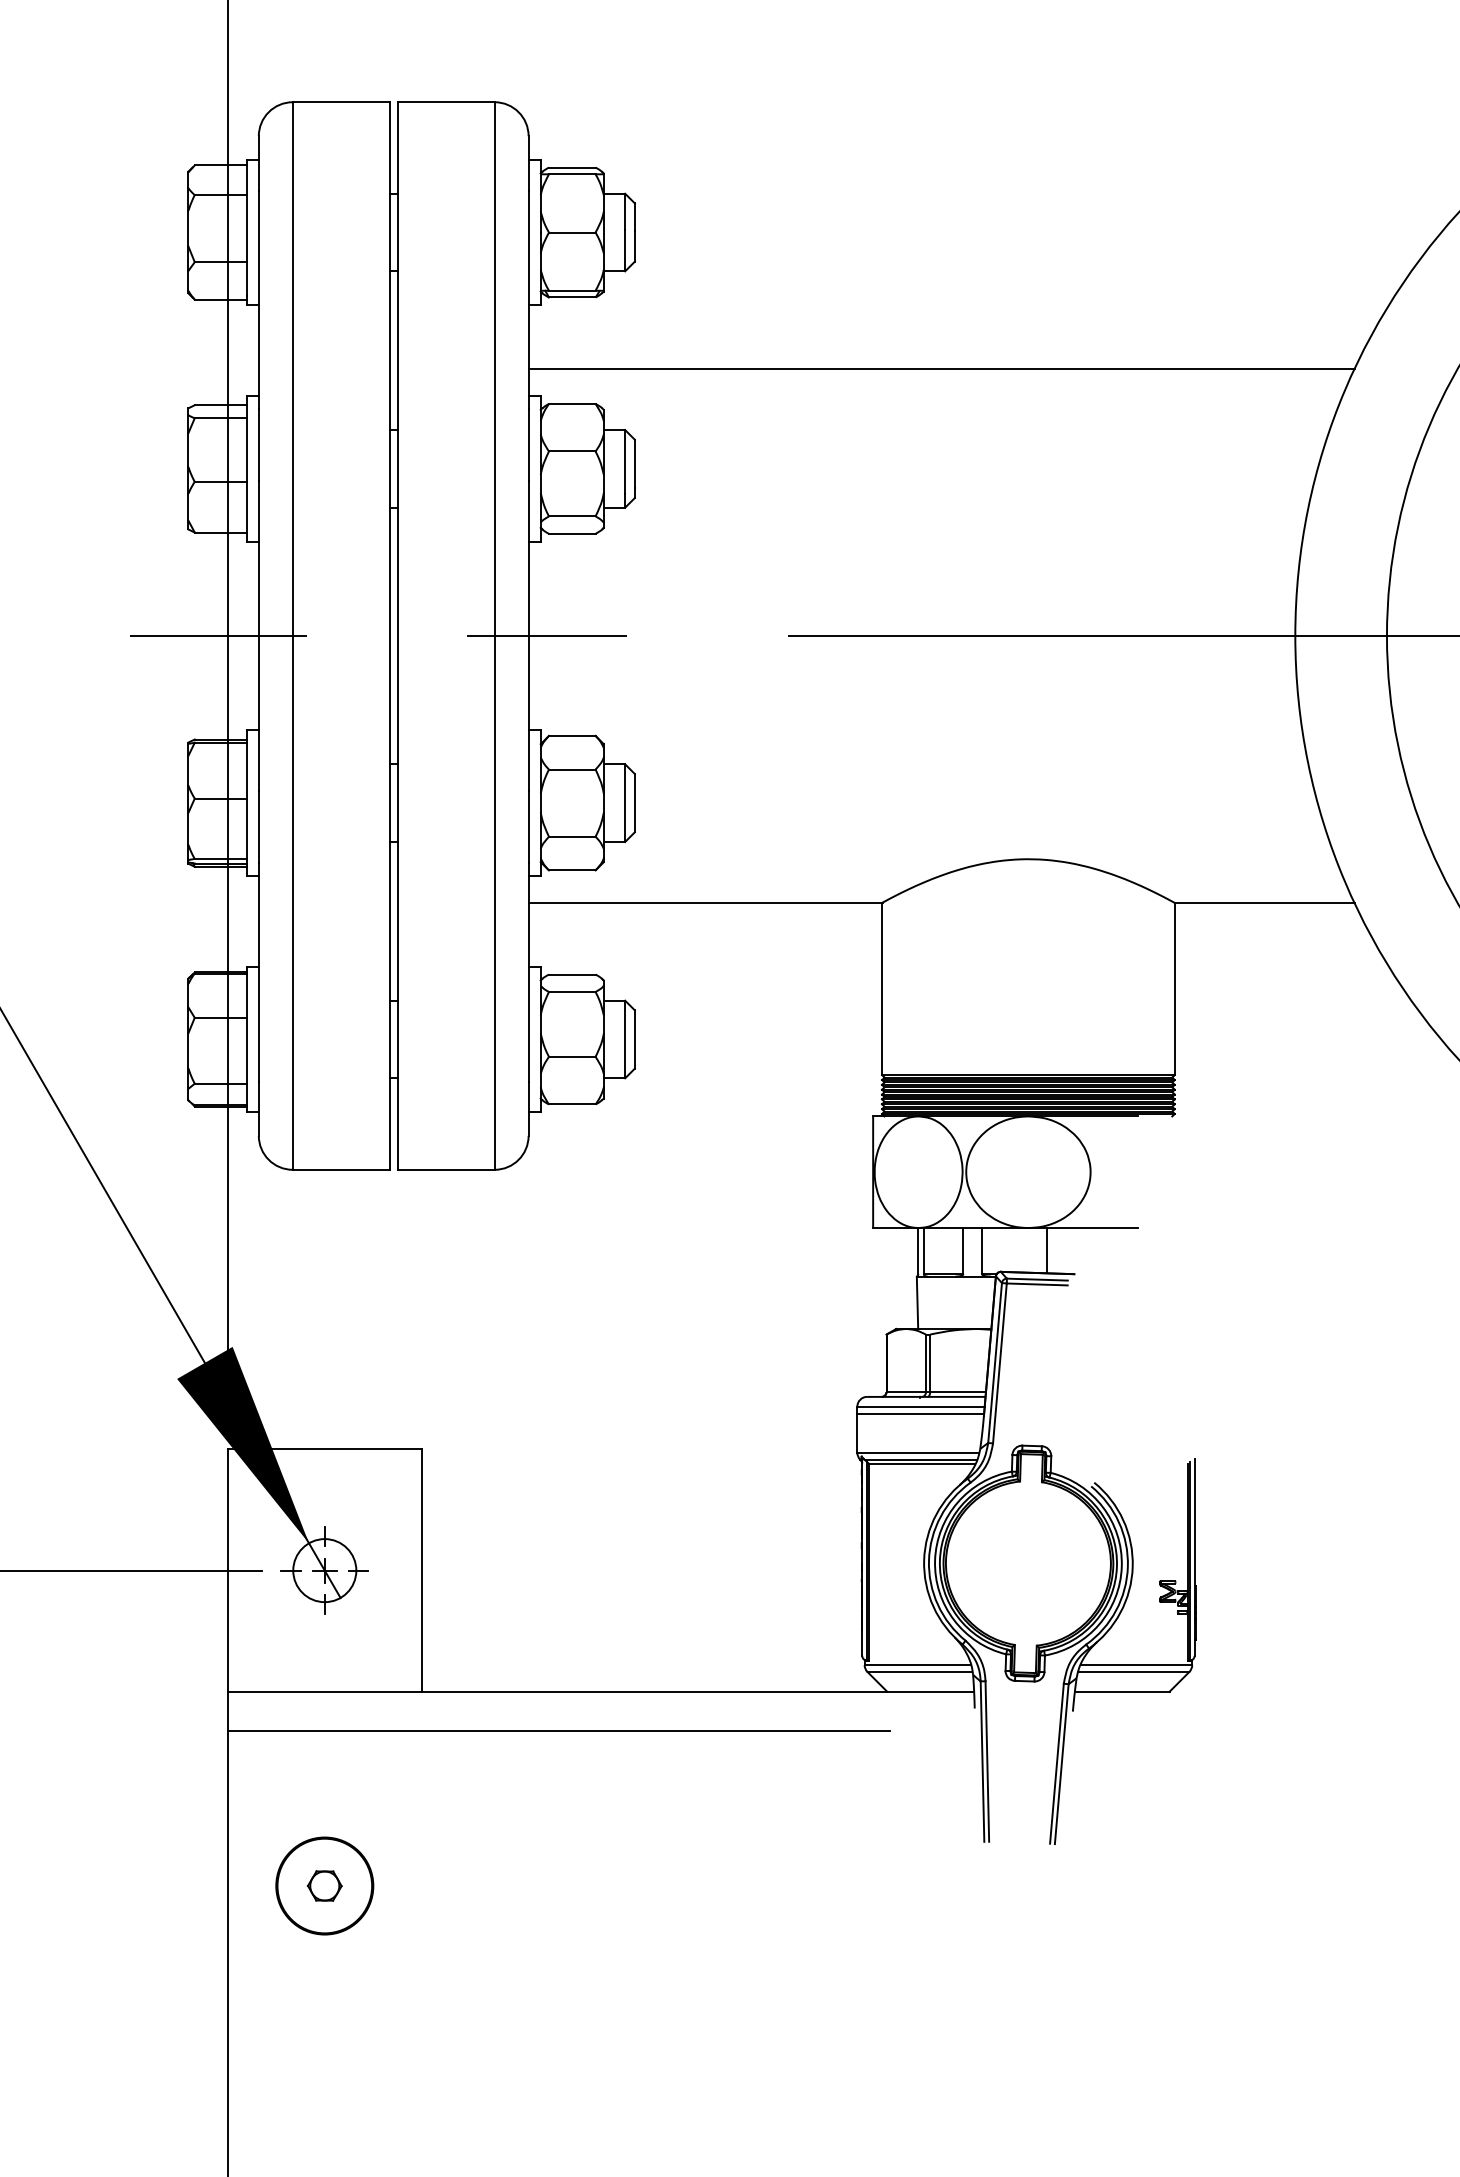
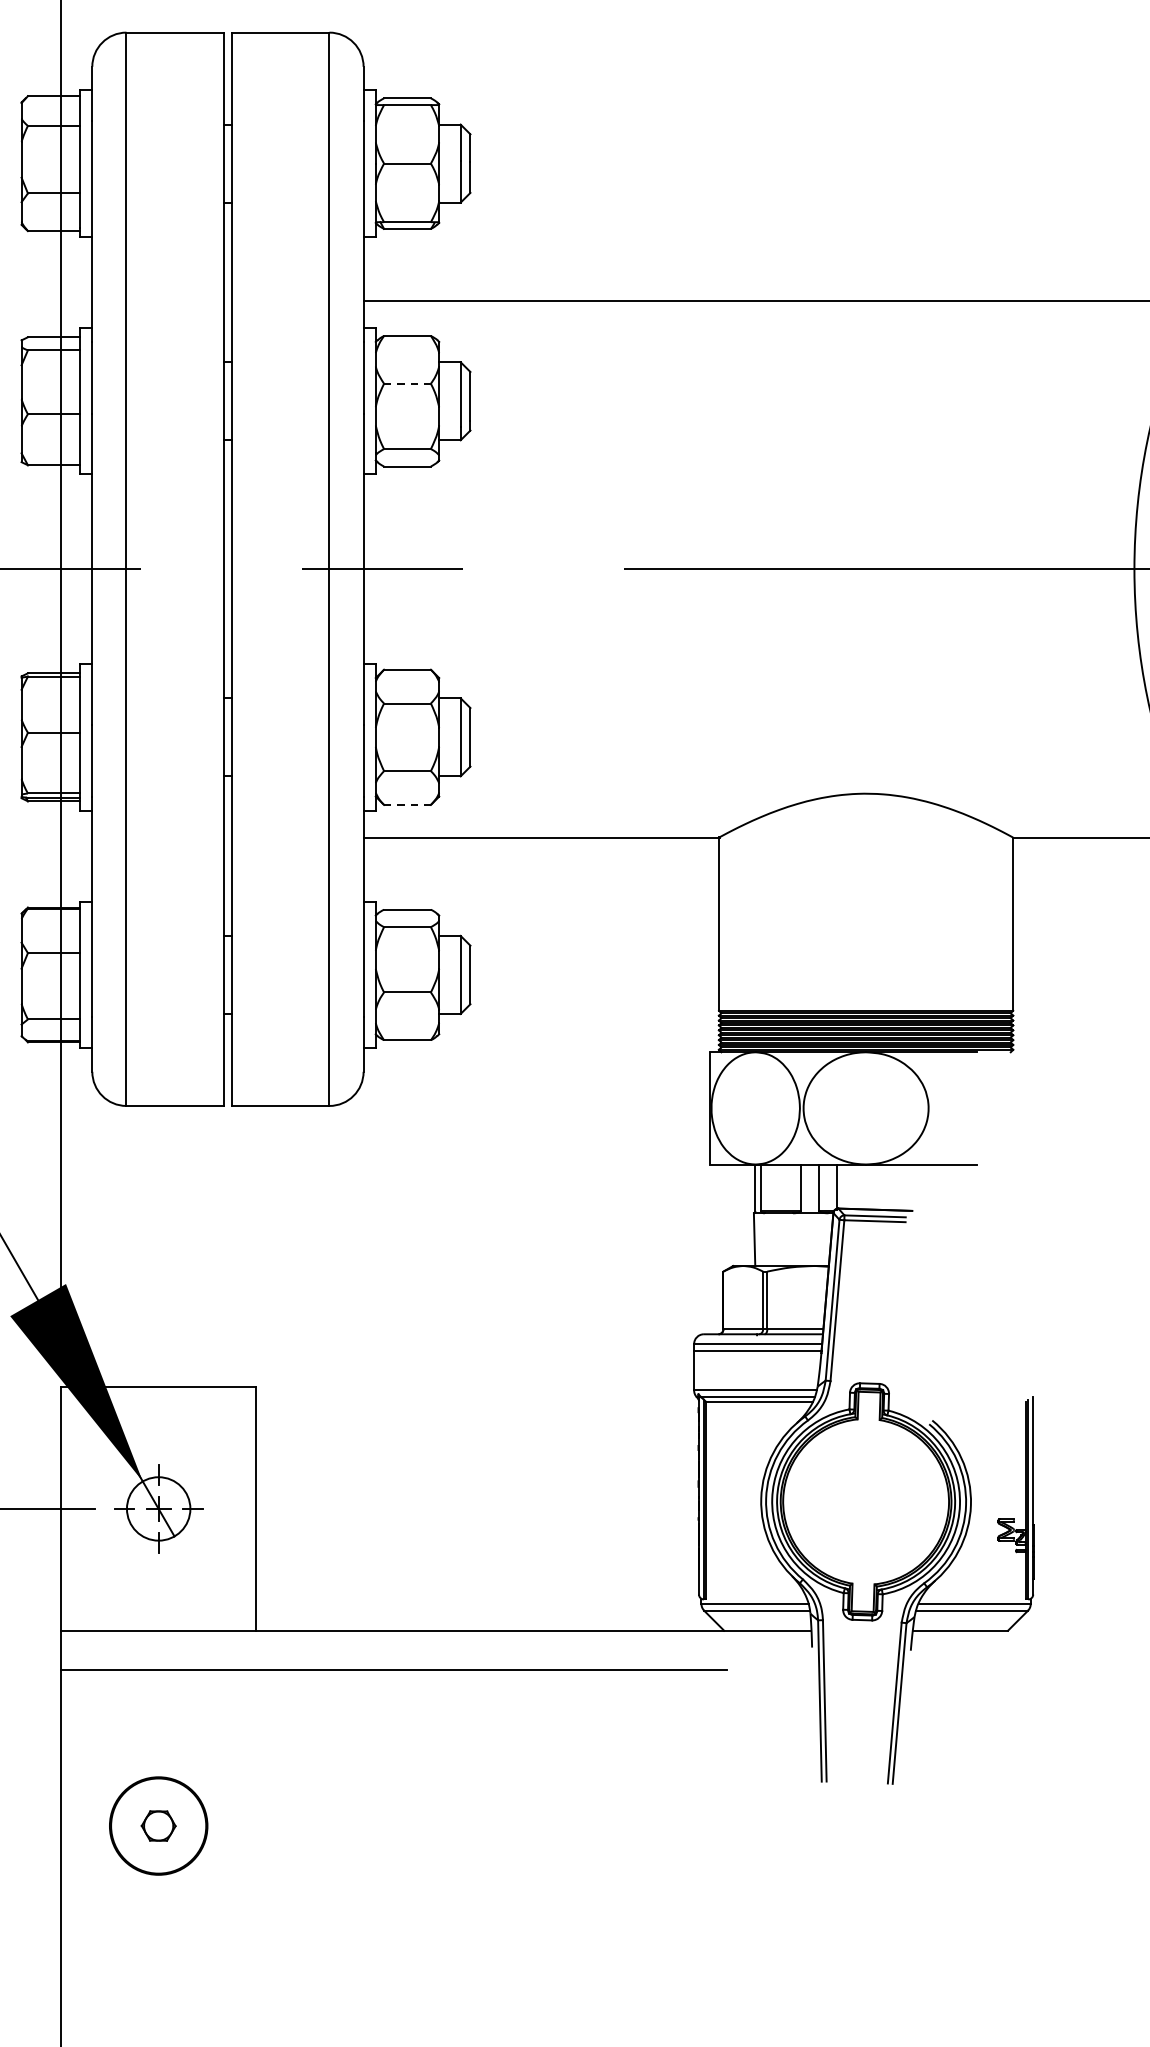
line: (572, 451) -> (407, 383), solid -> dashed
line: (572, 870) -> (407, 805), solid -> dashed
line: (1046, 1250) -> (837, 1187), moved

